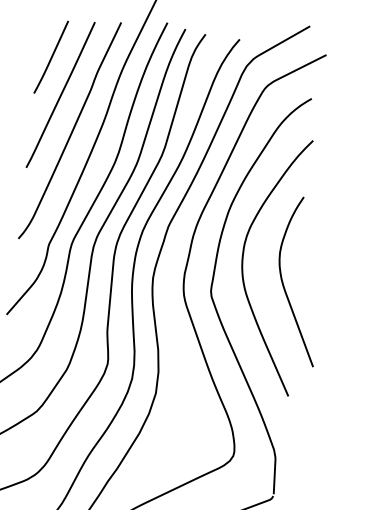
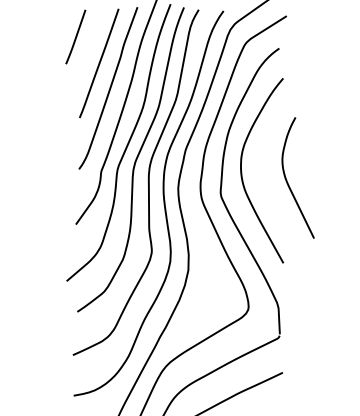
line: (50, 56) -> (75, 36), moved
curve: (285, 286) -> (288, 182), moved

